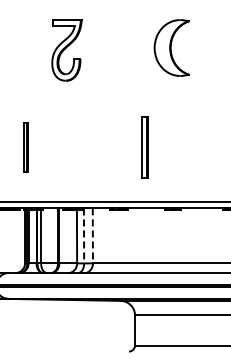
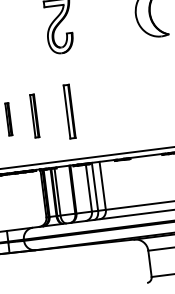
part: (144, 147) -> (69, 111), moved
line: (84, 236) -> (95, 187), dashed -> solid
line: (92, 236) -> (102, 186), dashed -> solid

